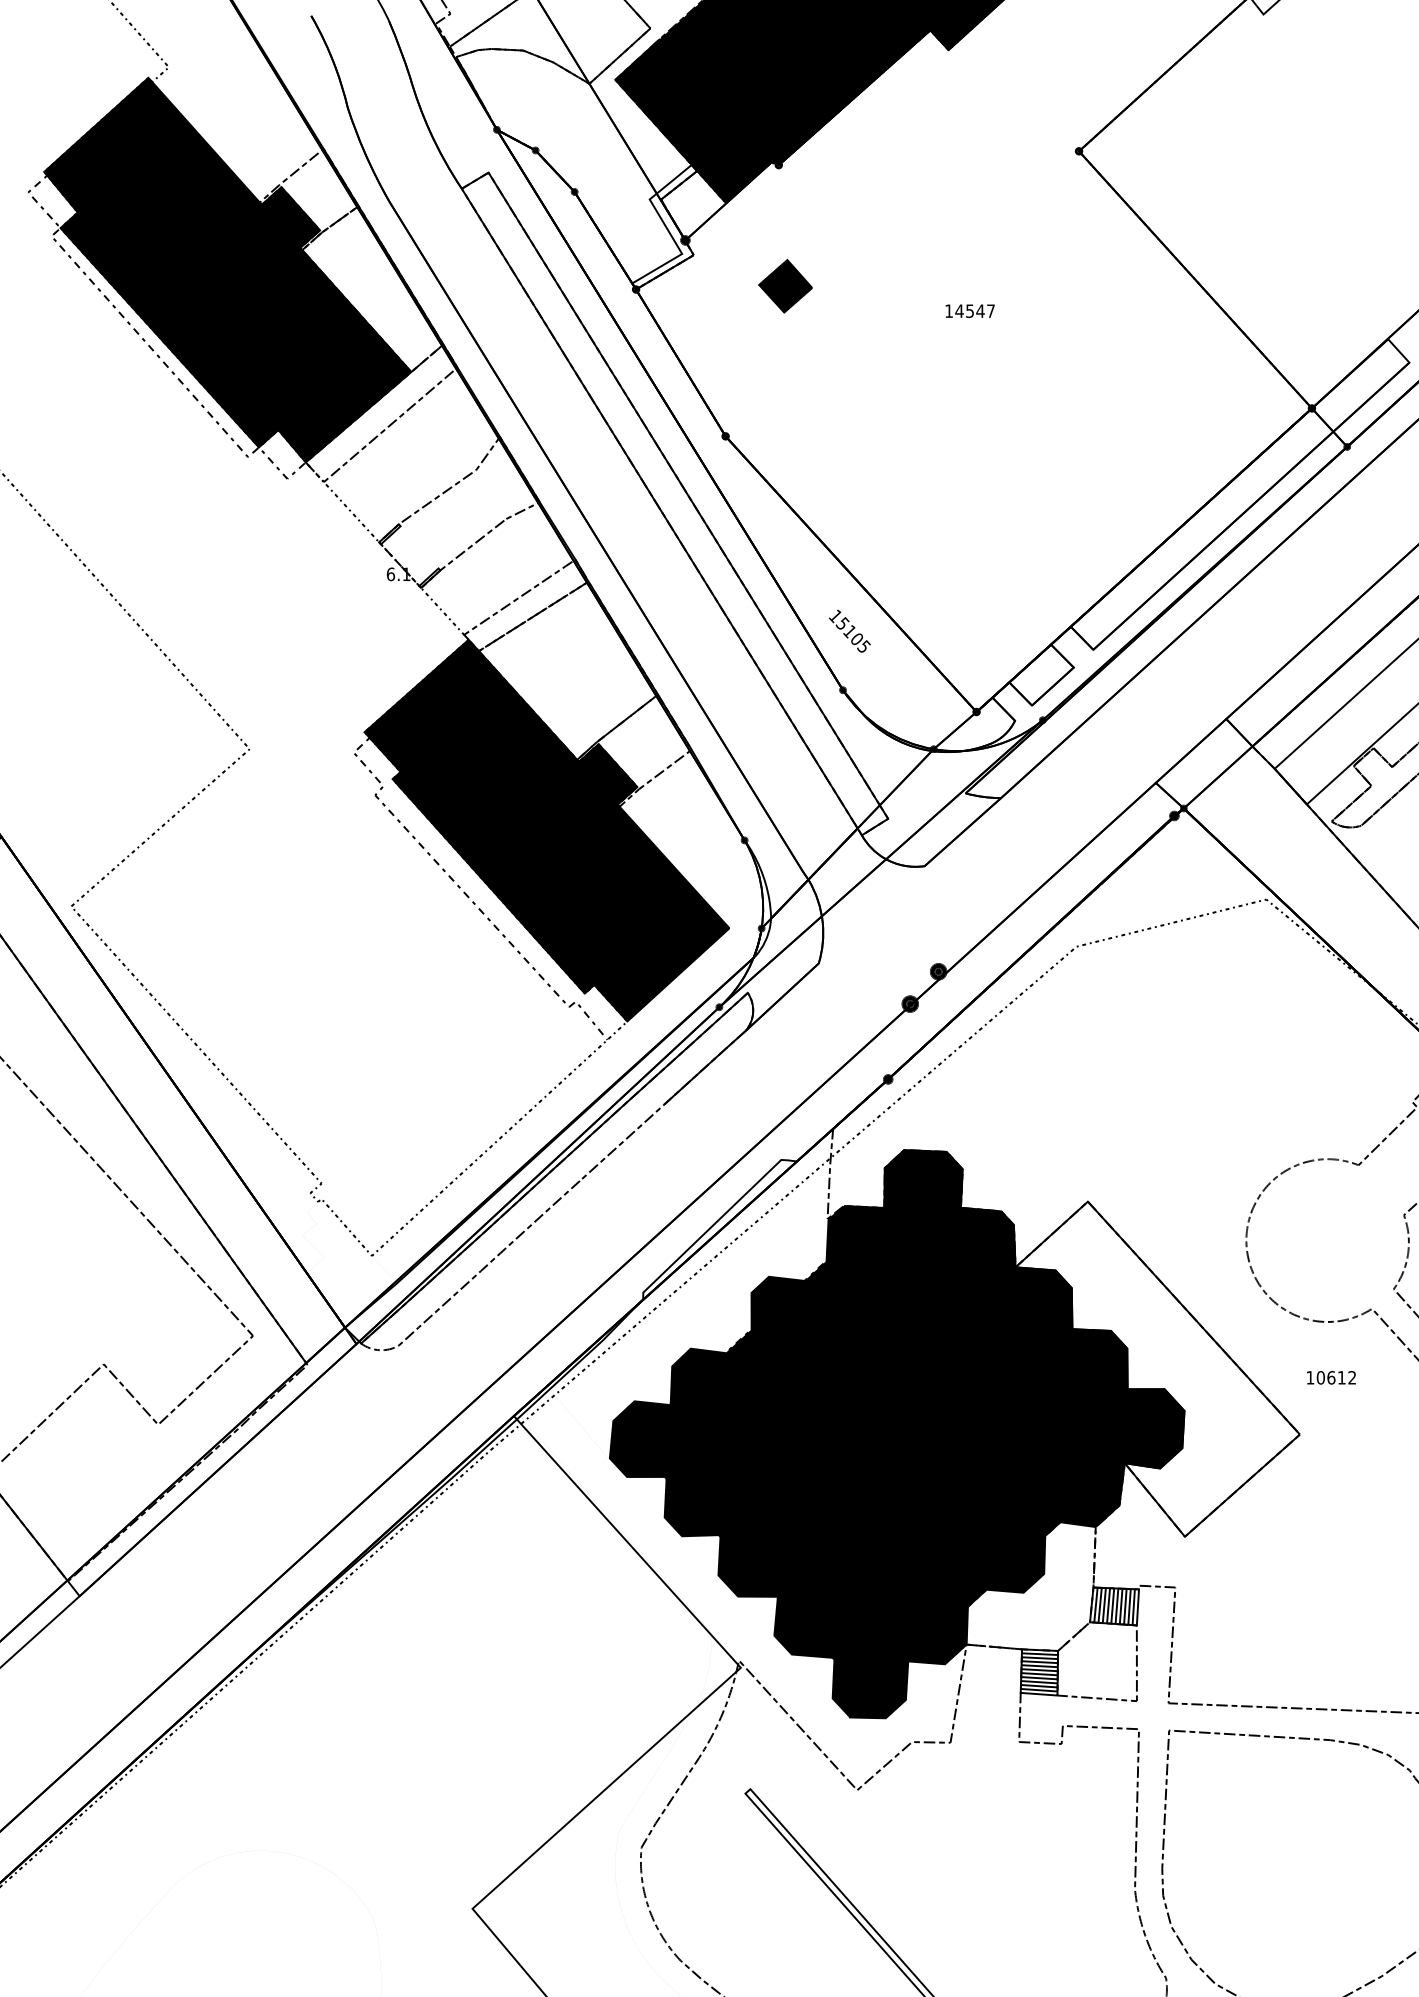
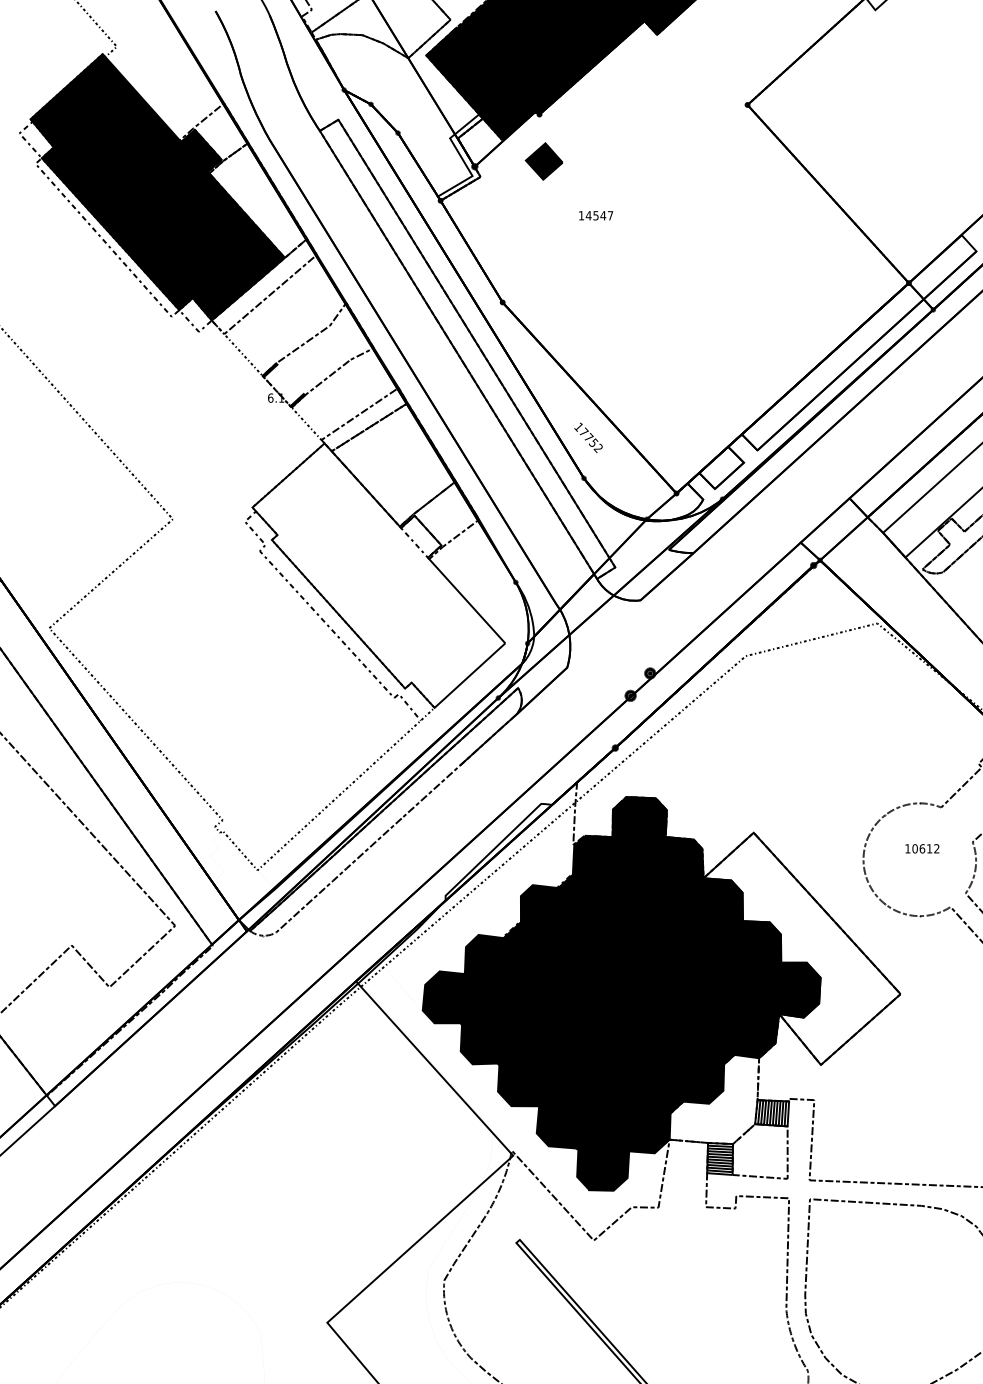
part: (784, 286) -> (543, 161), moved
text: (970, 310) -> (596, 215), moved
text: (853, 634) -> (591, 439), 15105 -> 17752
fill: (546, 830) -> (378, 575), removed
text: (1331, 1377) -> (922, 848), moved

